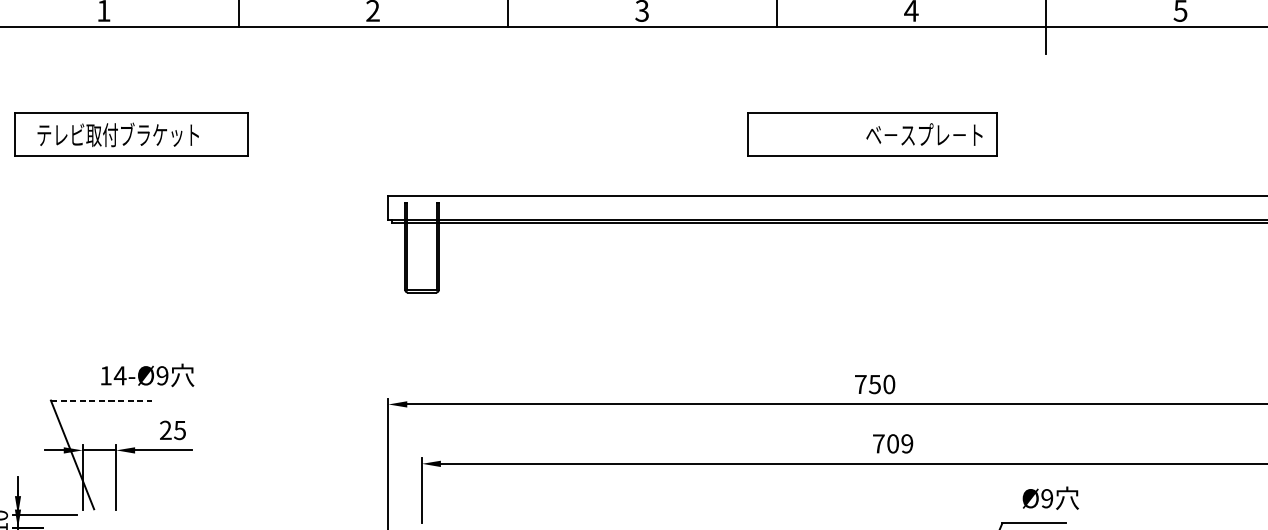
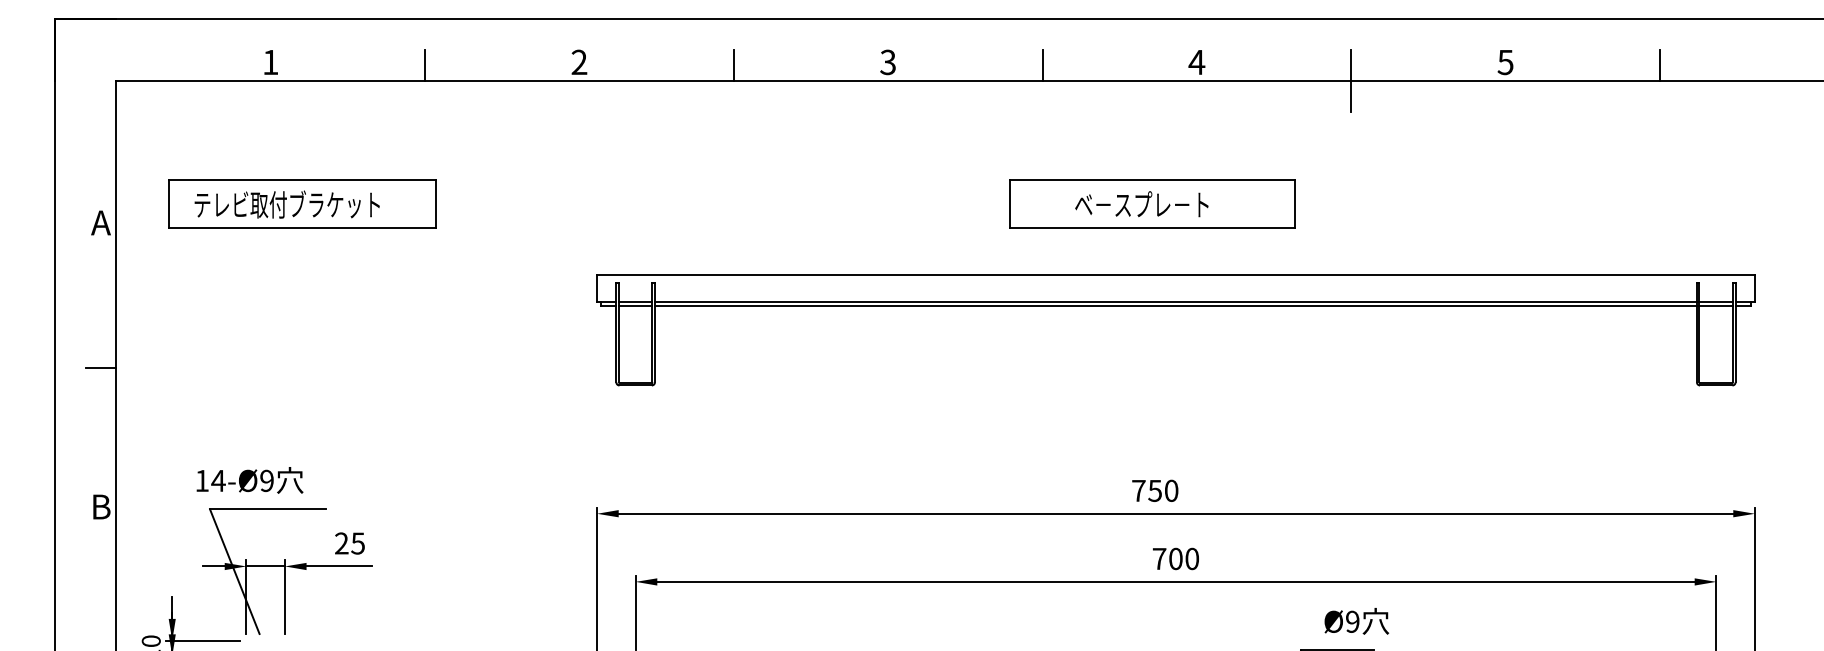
text: (924, 134) -> (1141, 204), moved
text: (147, 375) -> (249, 480), moved
line: (101, 400) -> (268, 509), dashed -> solid
text: (906, 444) -> (1191, 559), 709 -> 700

